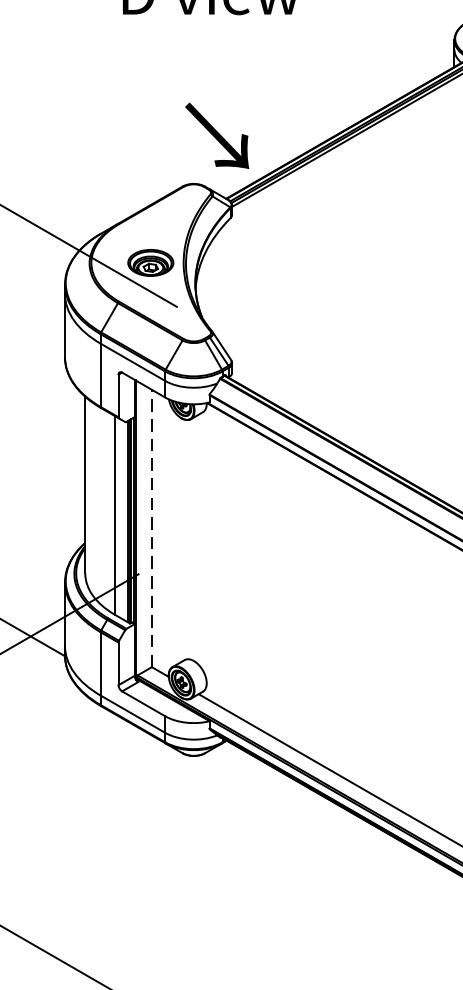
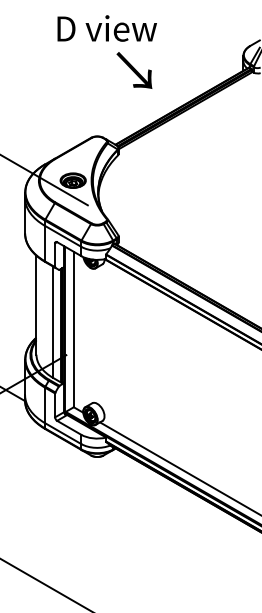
text: (217, 135) -> (134, 70), moved
line: (151, 528) -> (73, 329), dashed -> solid

